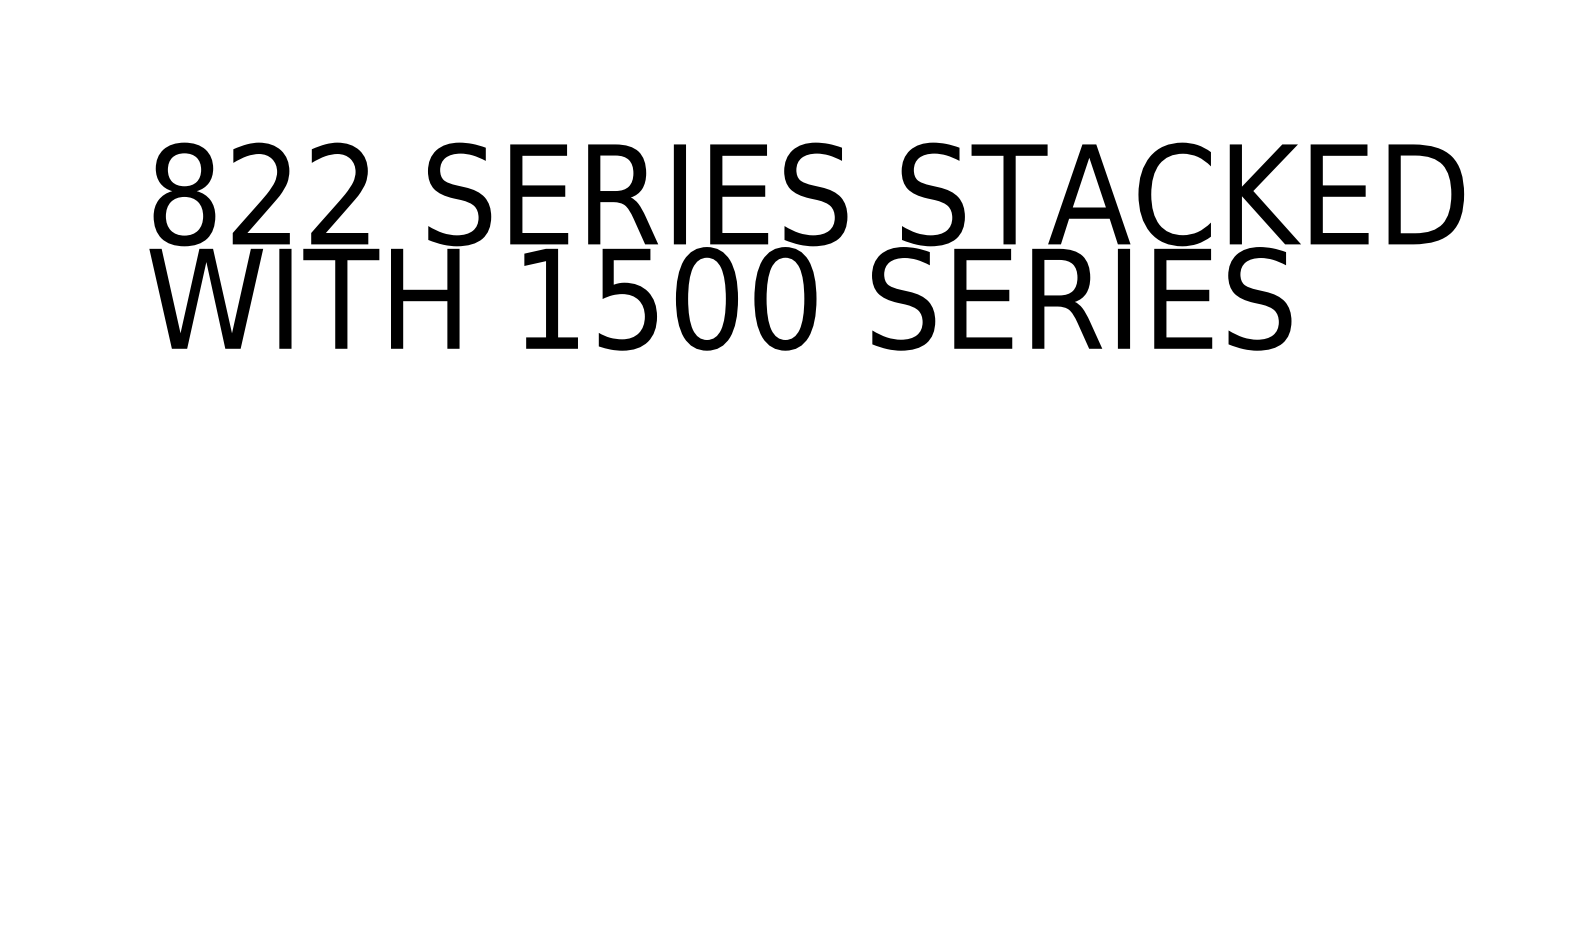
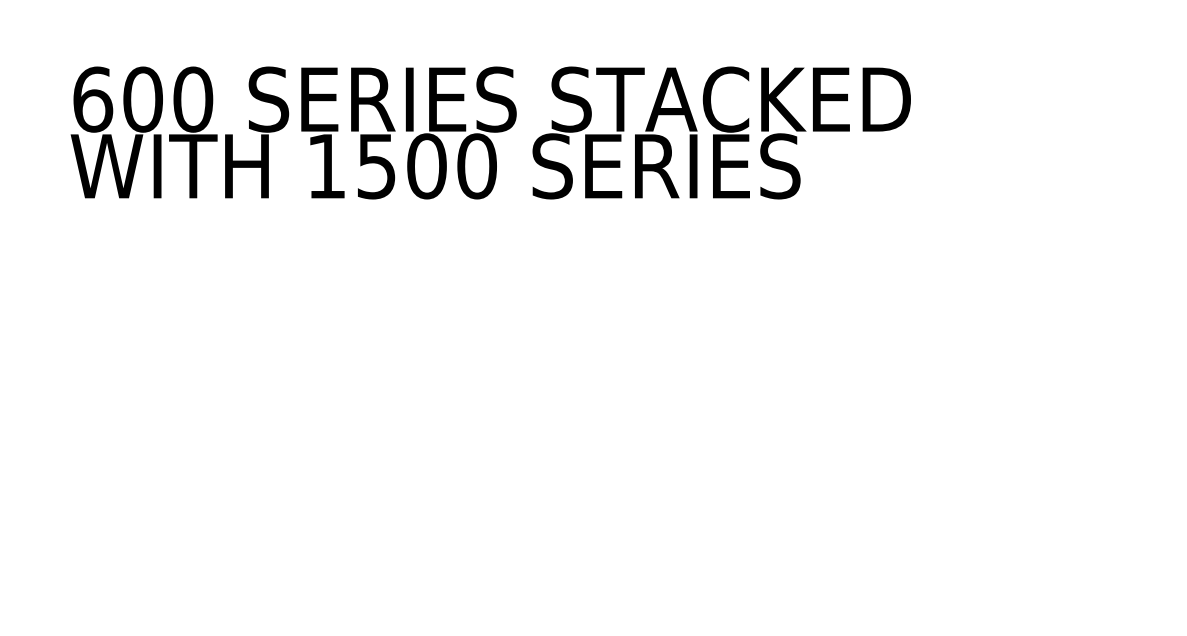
text: (263, 194) -> (143, 99), 822 -> 600

